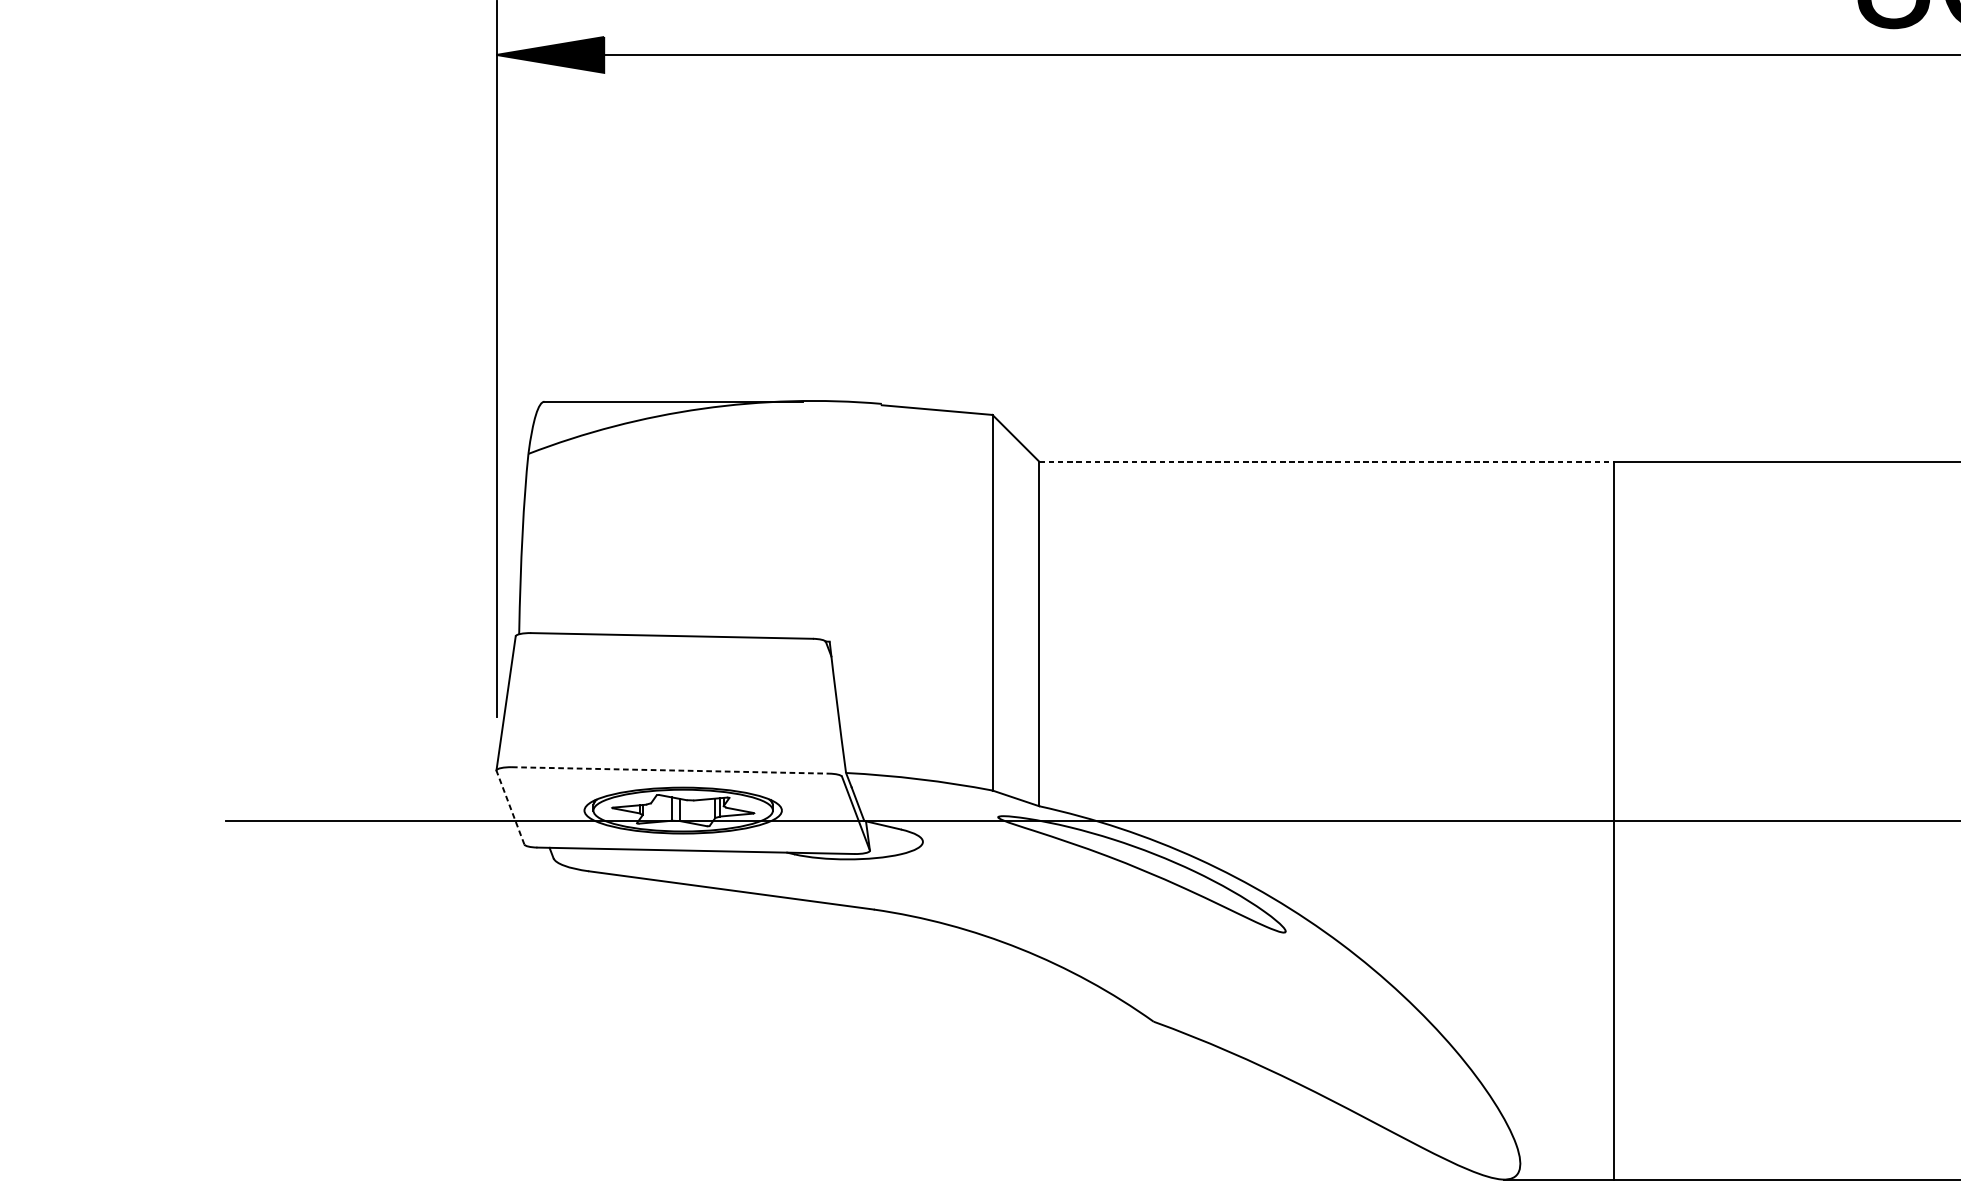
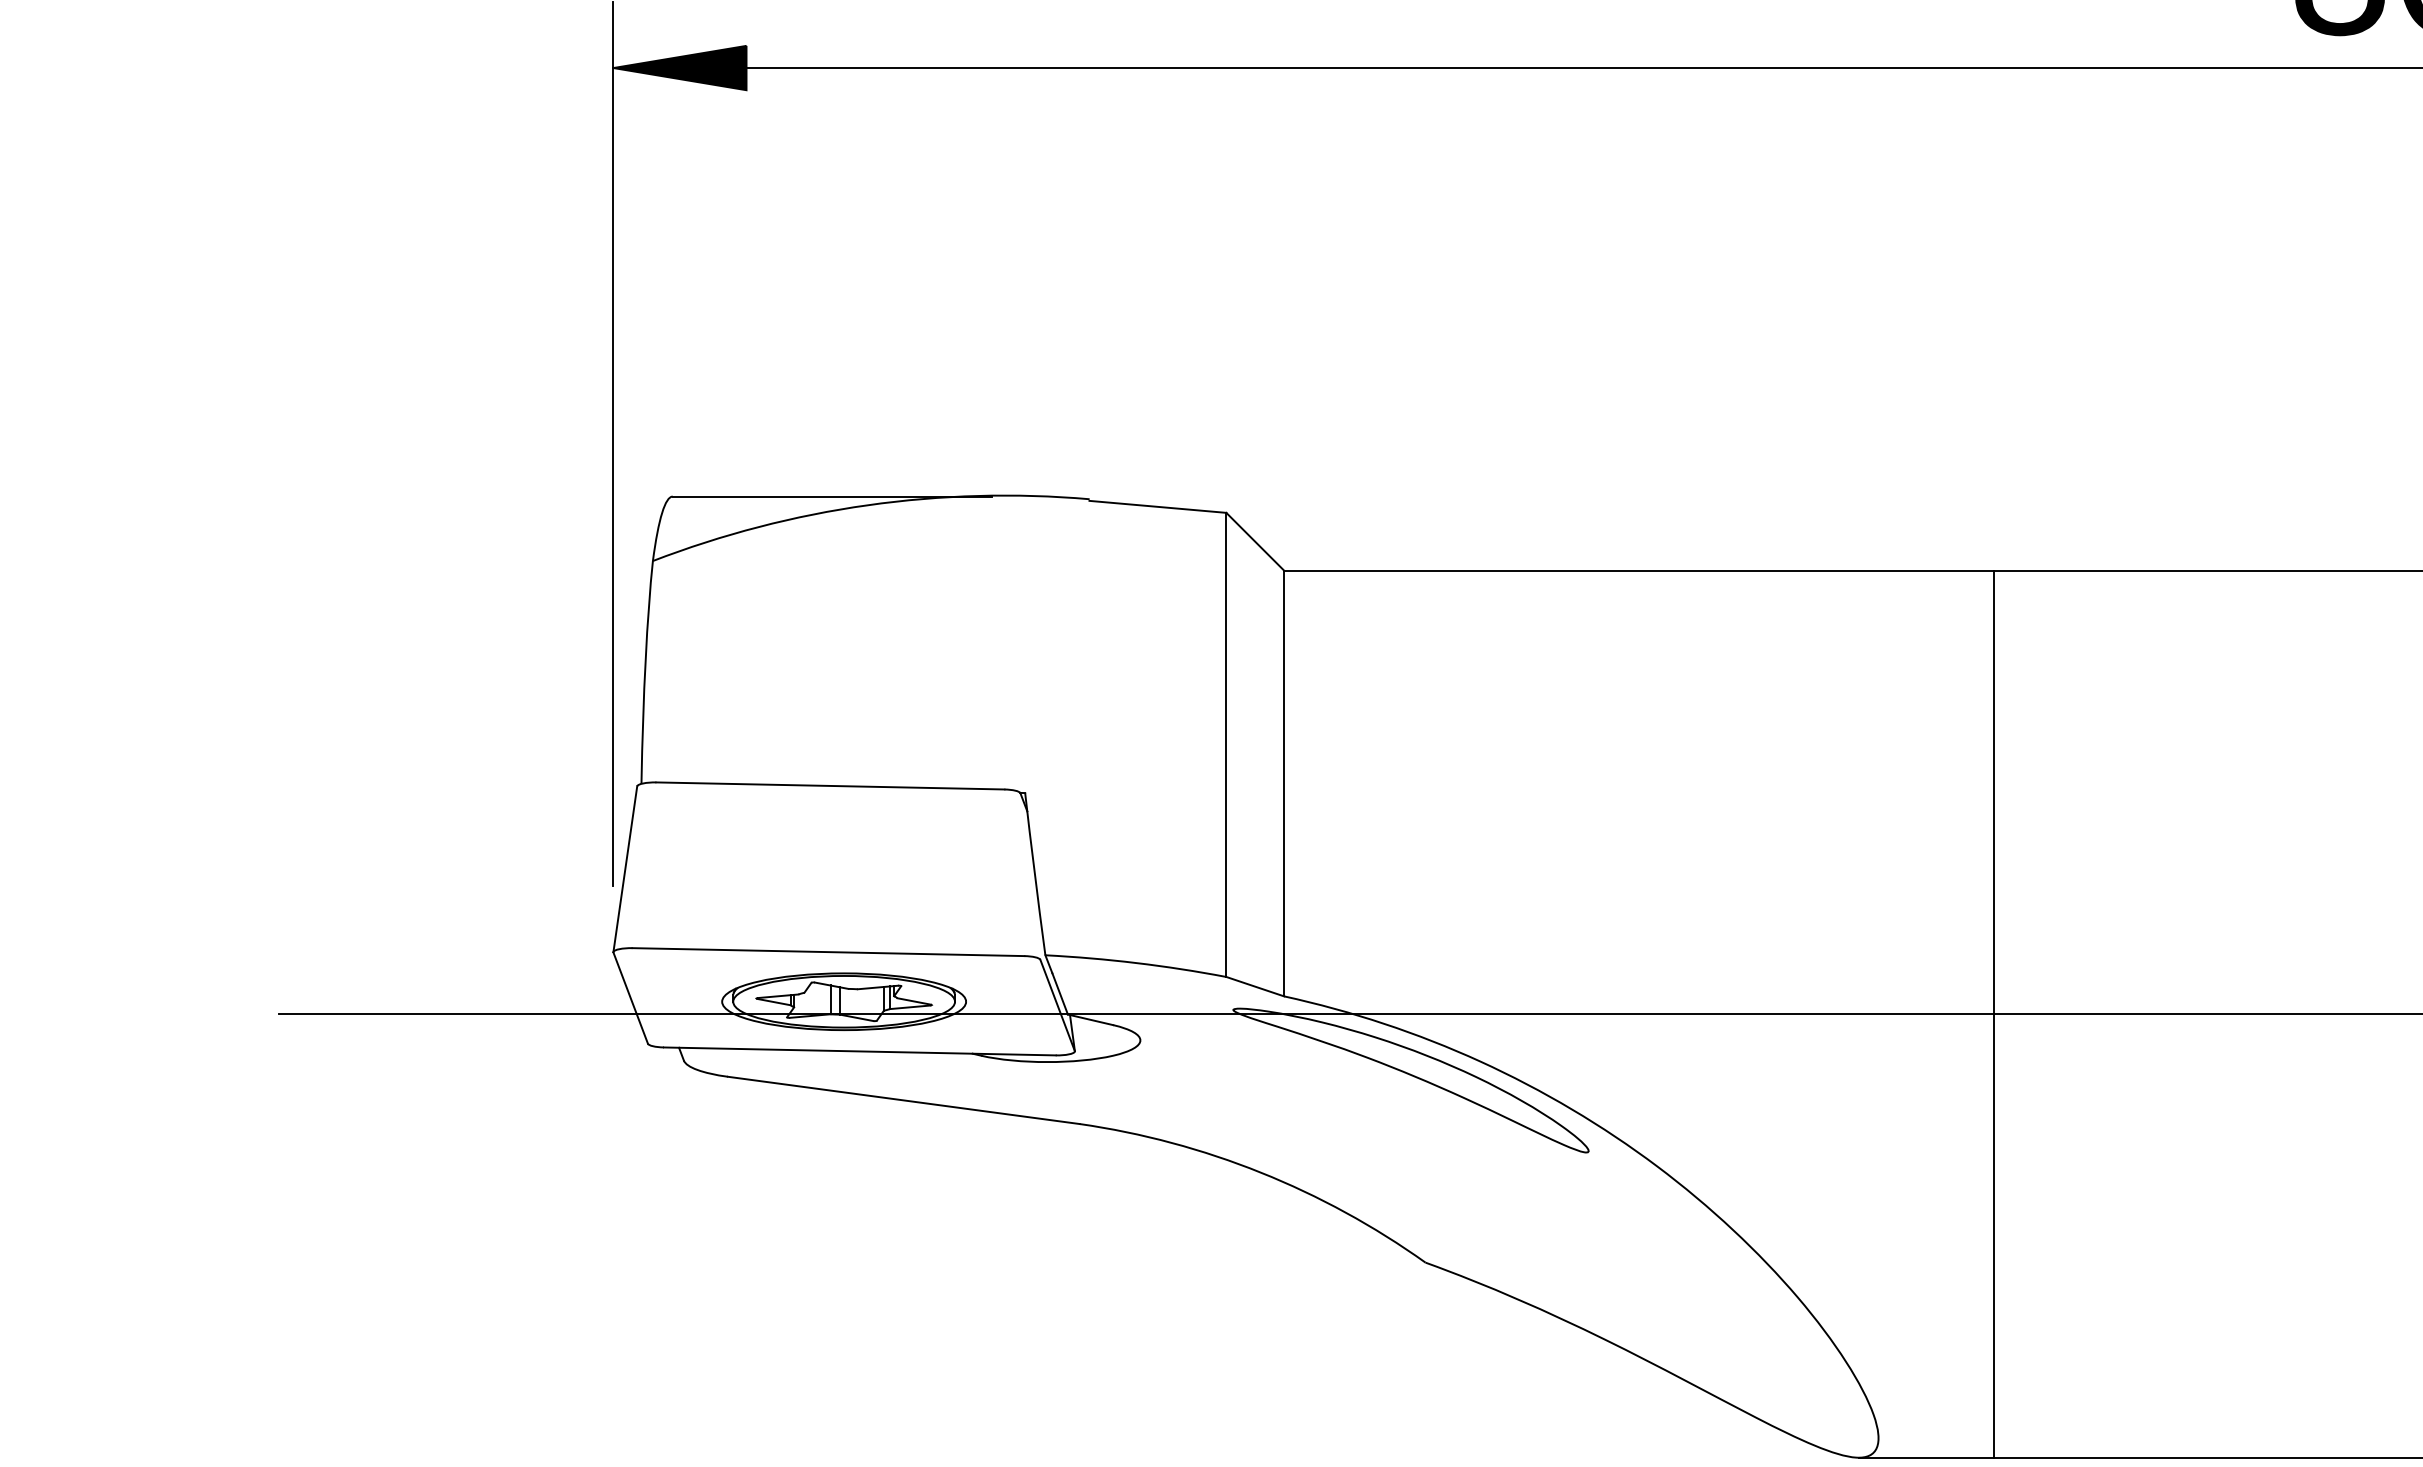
line: (1326, 461) -> (1638, 570), dashed -> solid
line: (670, 770) -> (828, 952), dashed -> solid
line: (510, 807) -> (630, 998), dashed -> solid

